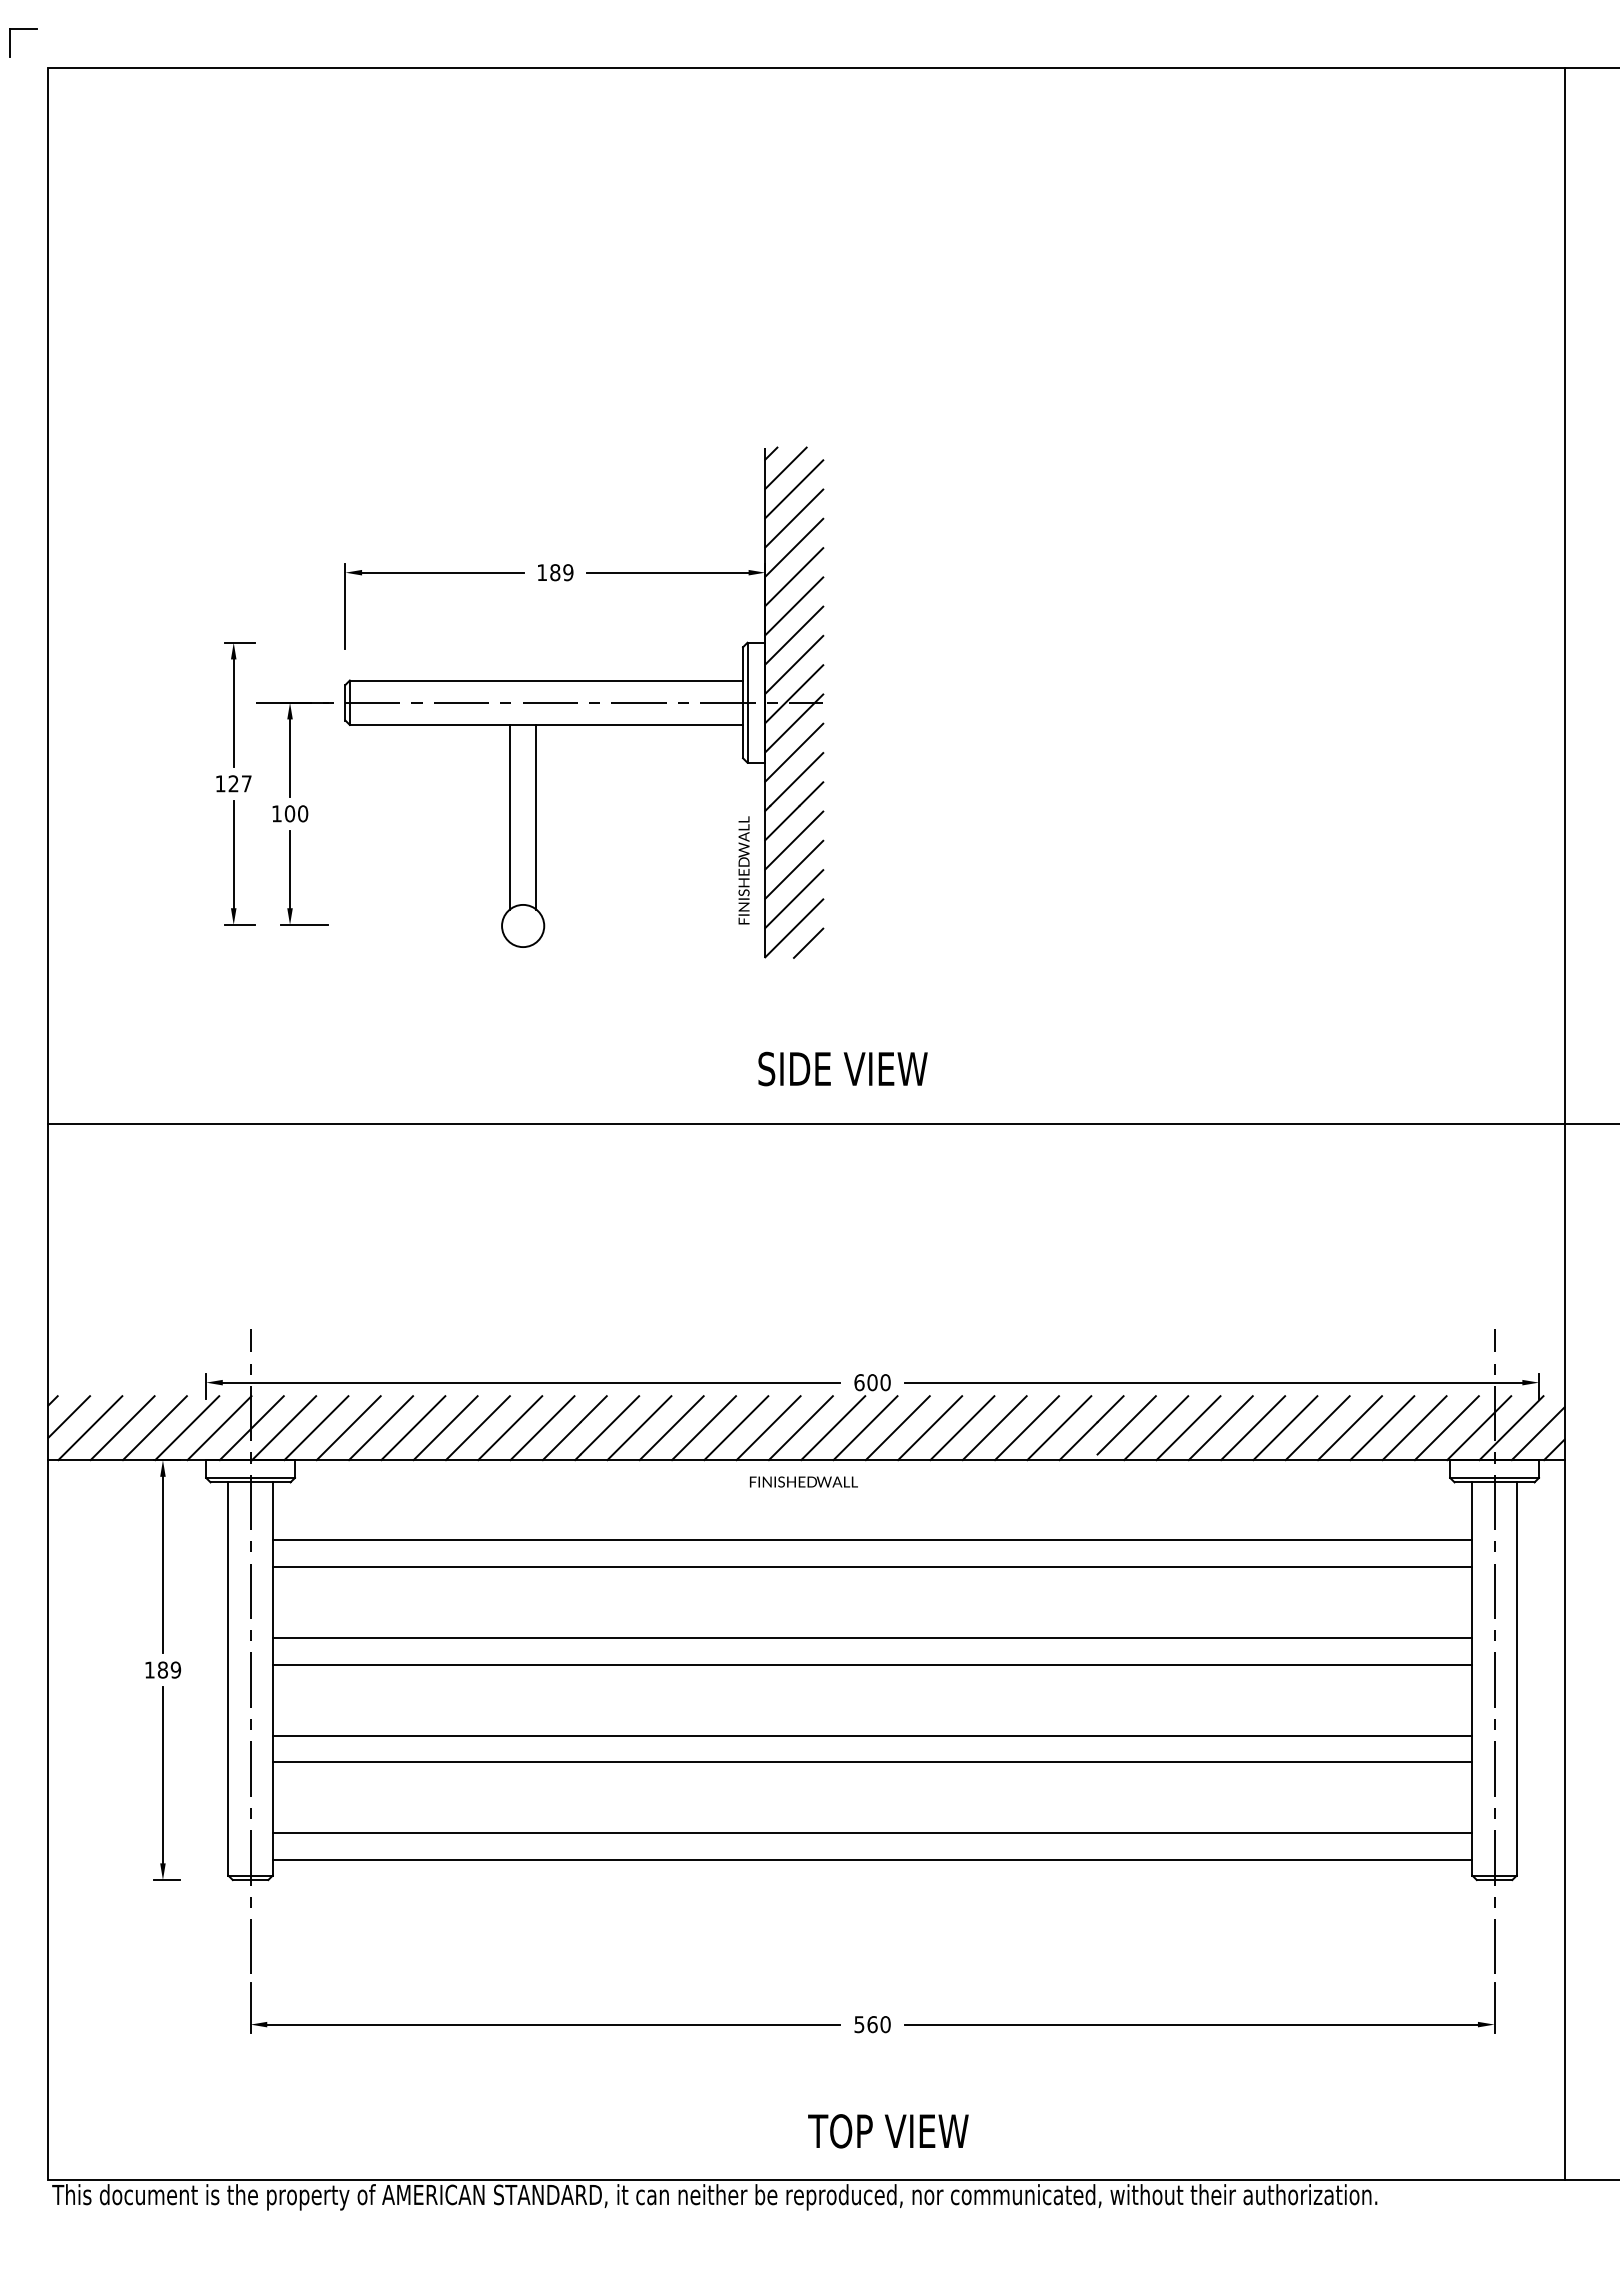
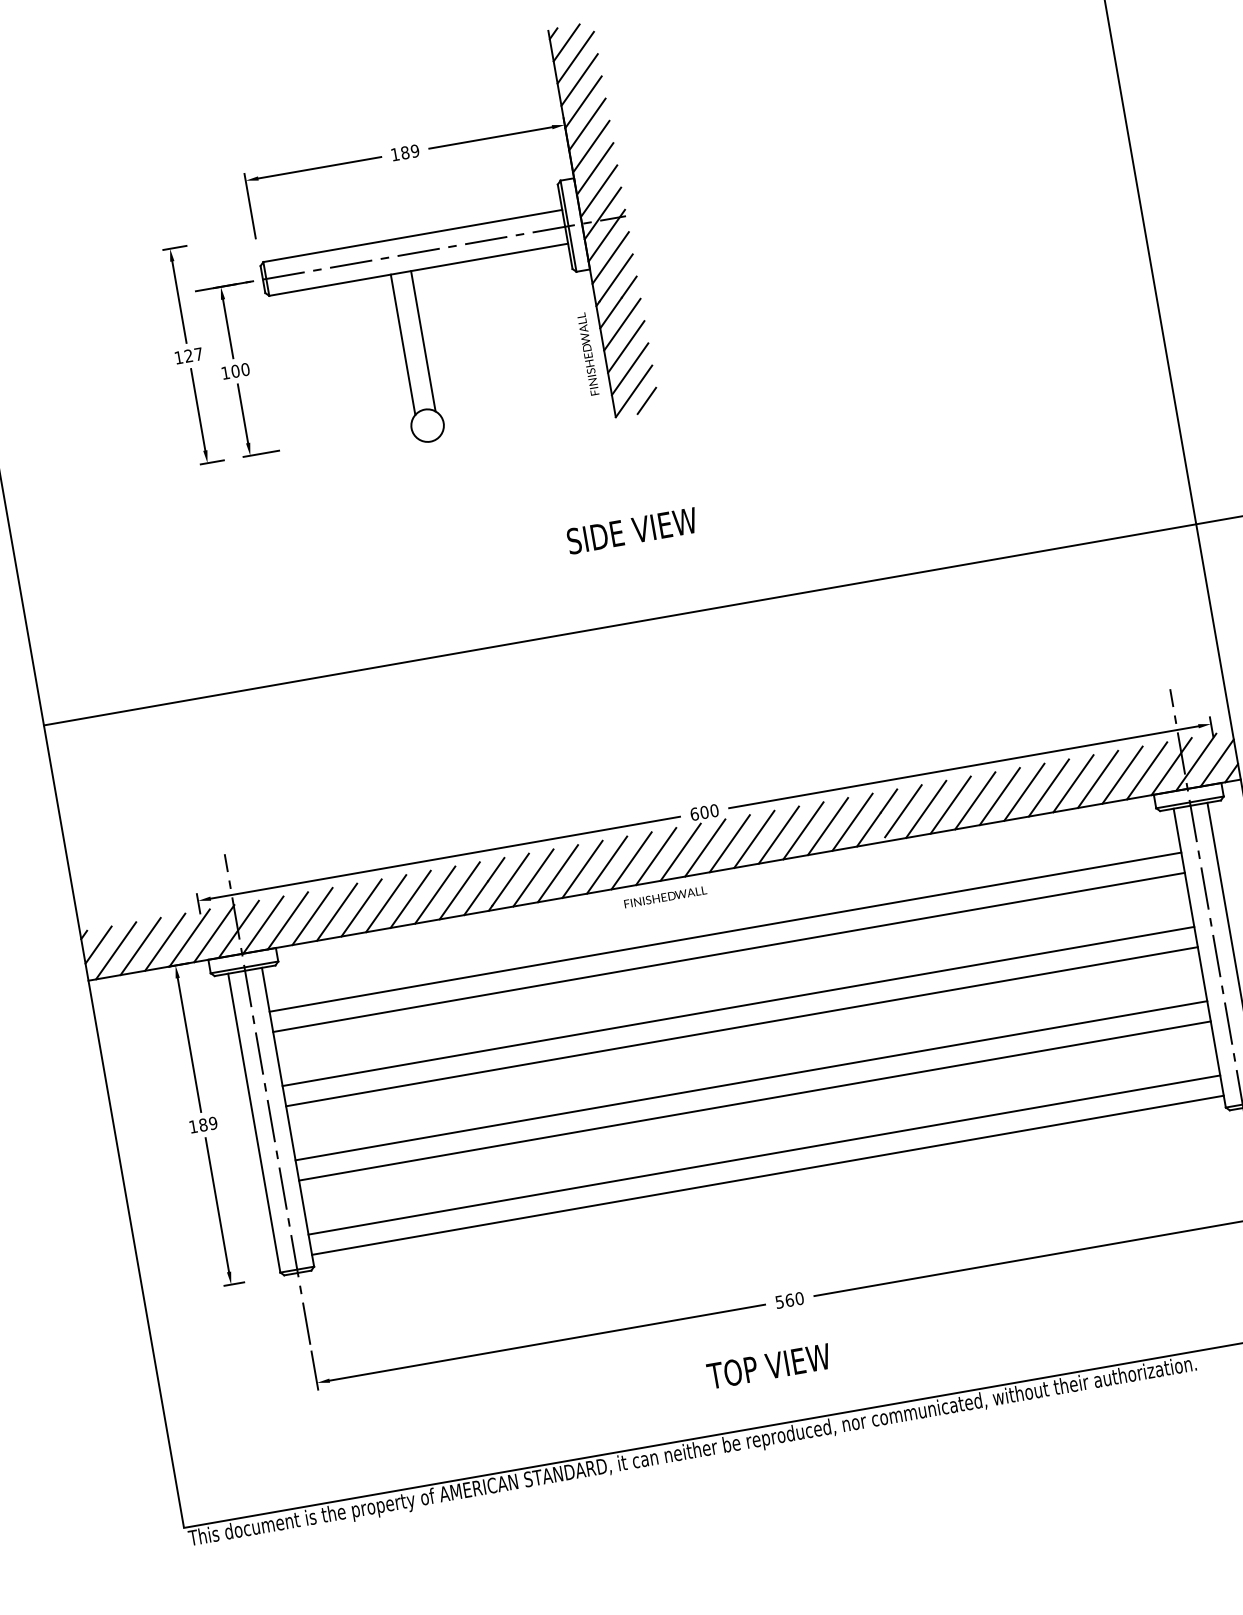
part: (520, 702) -> (395, 256), moved
text: (842, 1068) -> (631, 530), moved
text: (888, 2131) -> (769, 1366), moved

